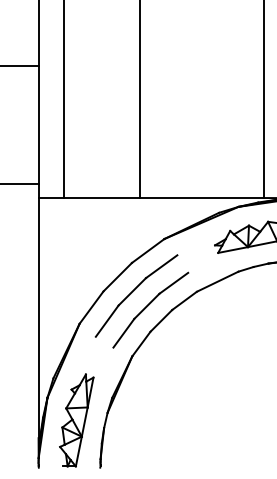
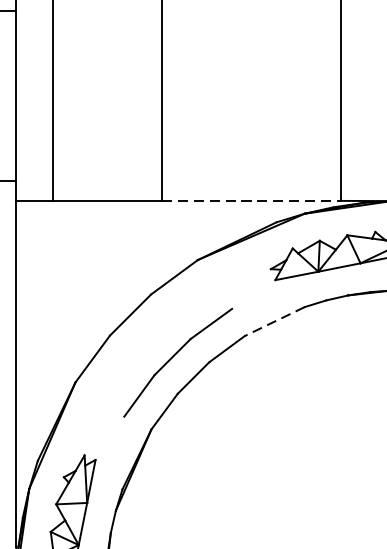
line: (201, 198) -> (251, 201), solid -> dashed
line: (217, 281) -> (274, 321), solid -> dashed
part: (136, 295) -> (157, 341), removed

